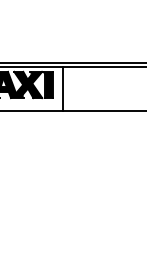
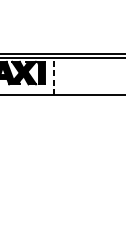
line: (62, 88) -> (53, 76), solid -> dashed

